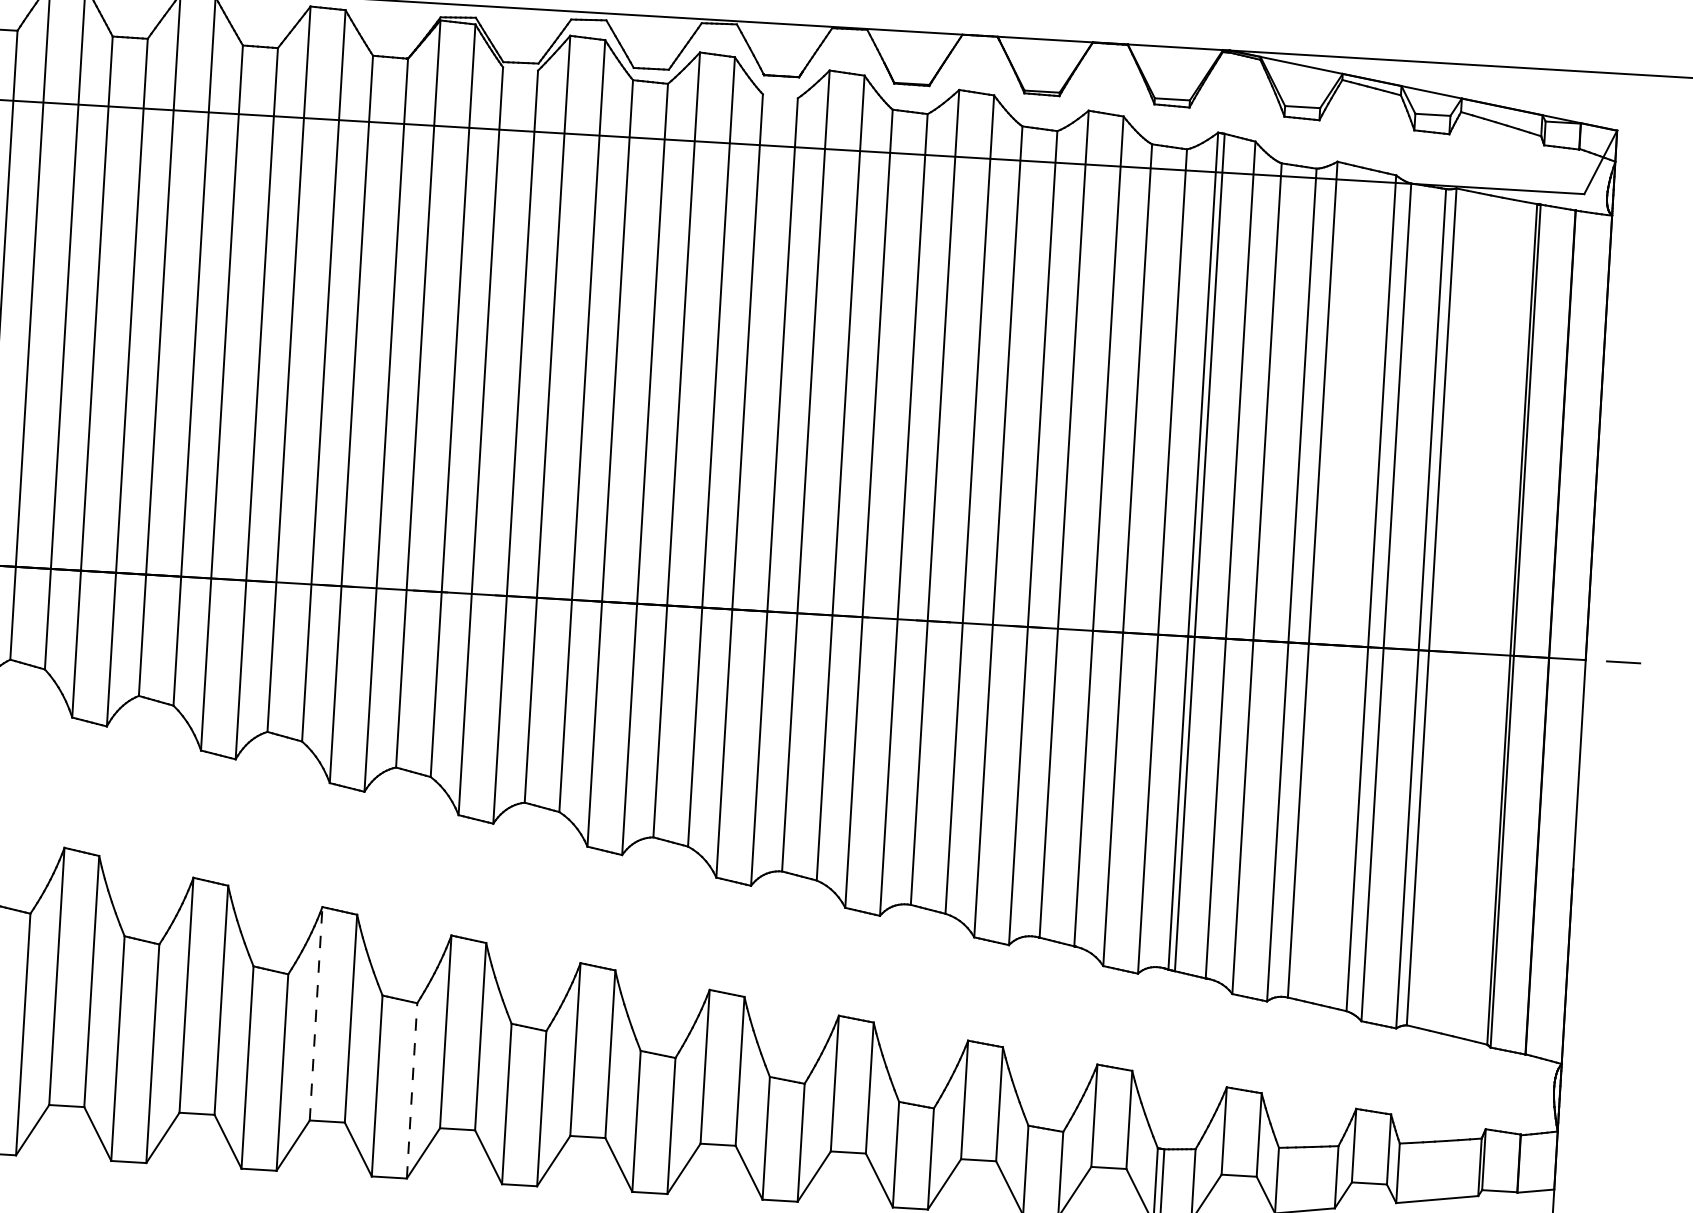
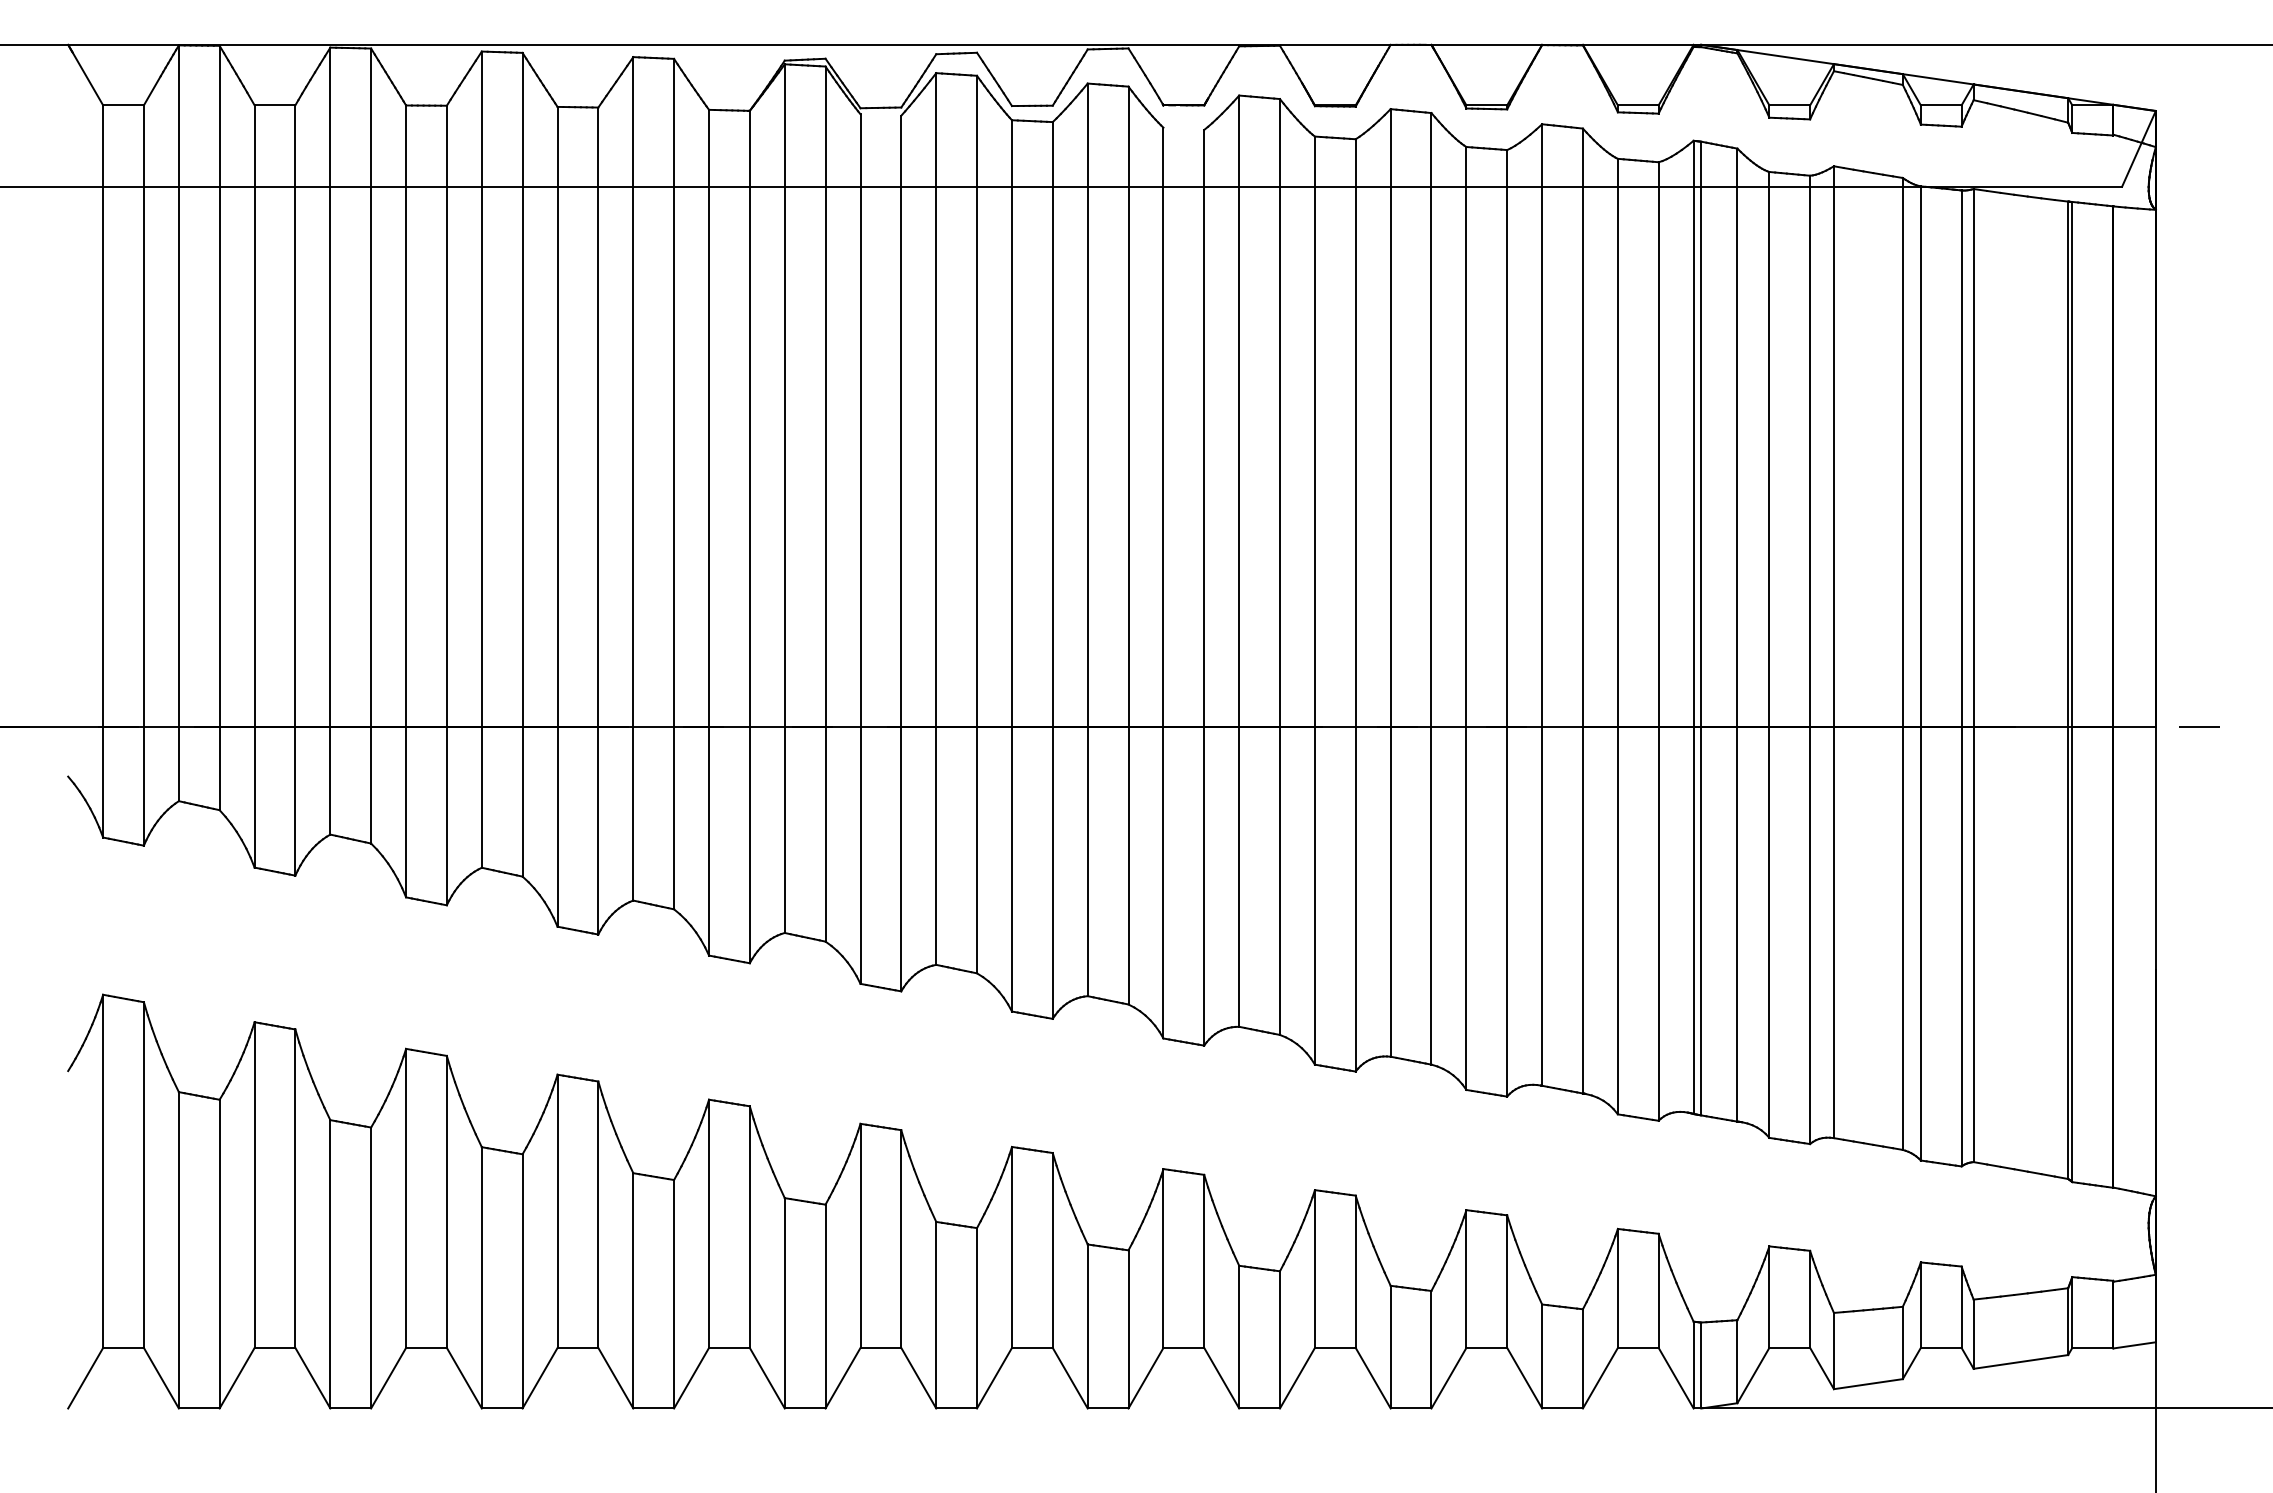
line: (316, 1013) -> (709, 1223), dashed -> solid
line: (412, 1090) -> (825, 1306), dashed -> solid

